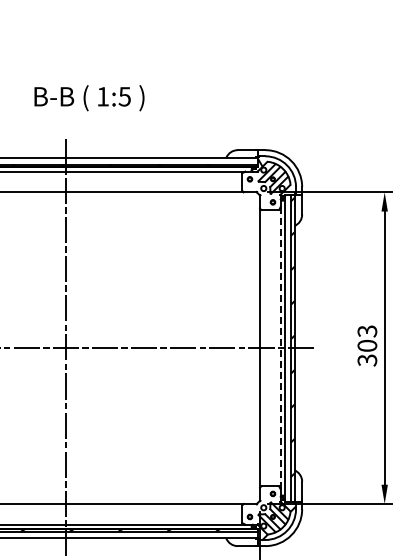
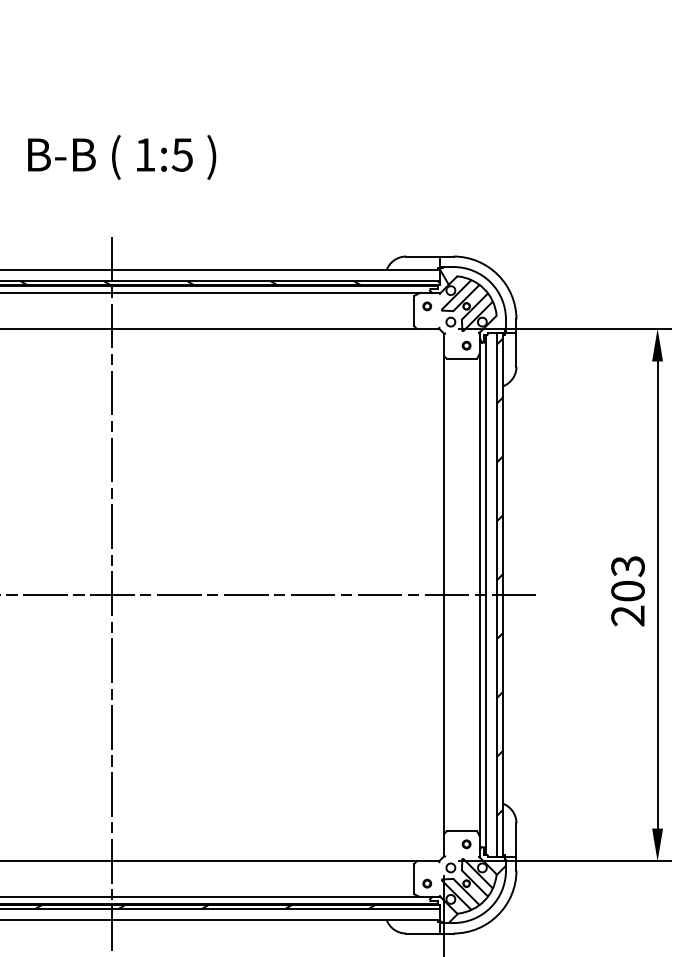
text: (89, 98) -> (122, 157), moved
line: (280, 347) -> (479, 593), dashed -> solid
text: (367, 360) -> (628, 616), 303 -> 203

